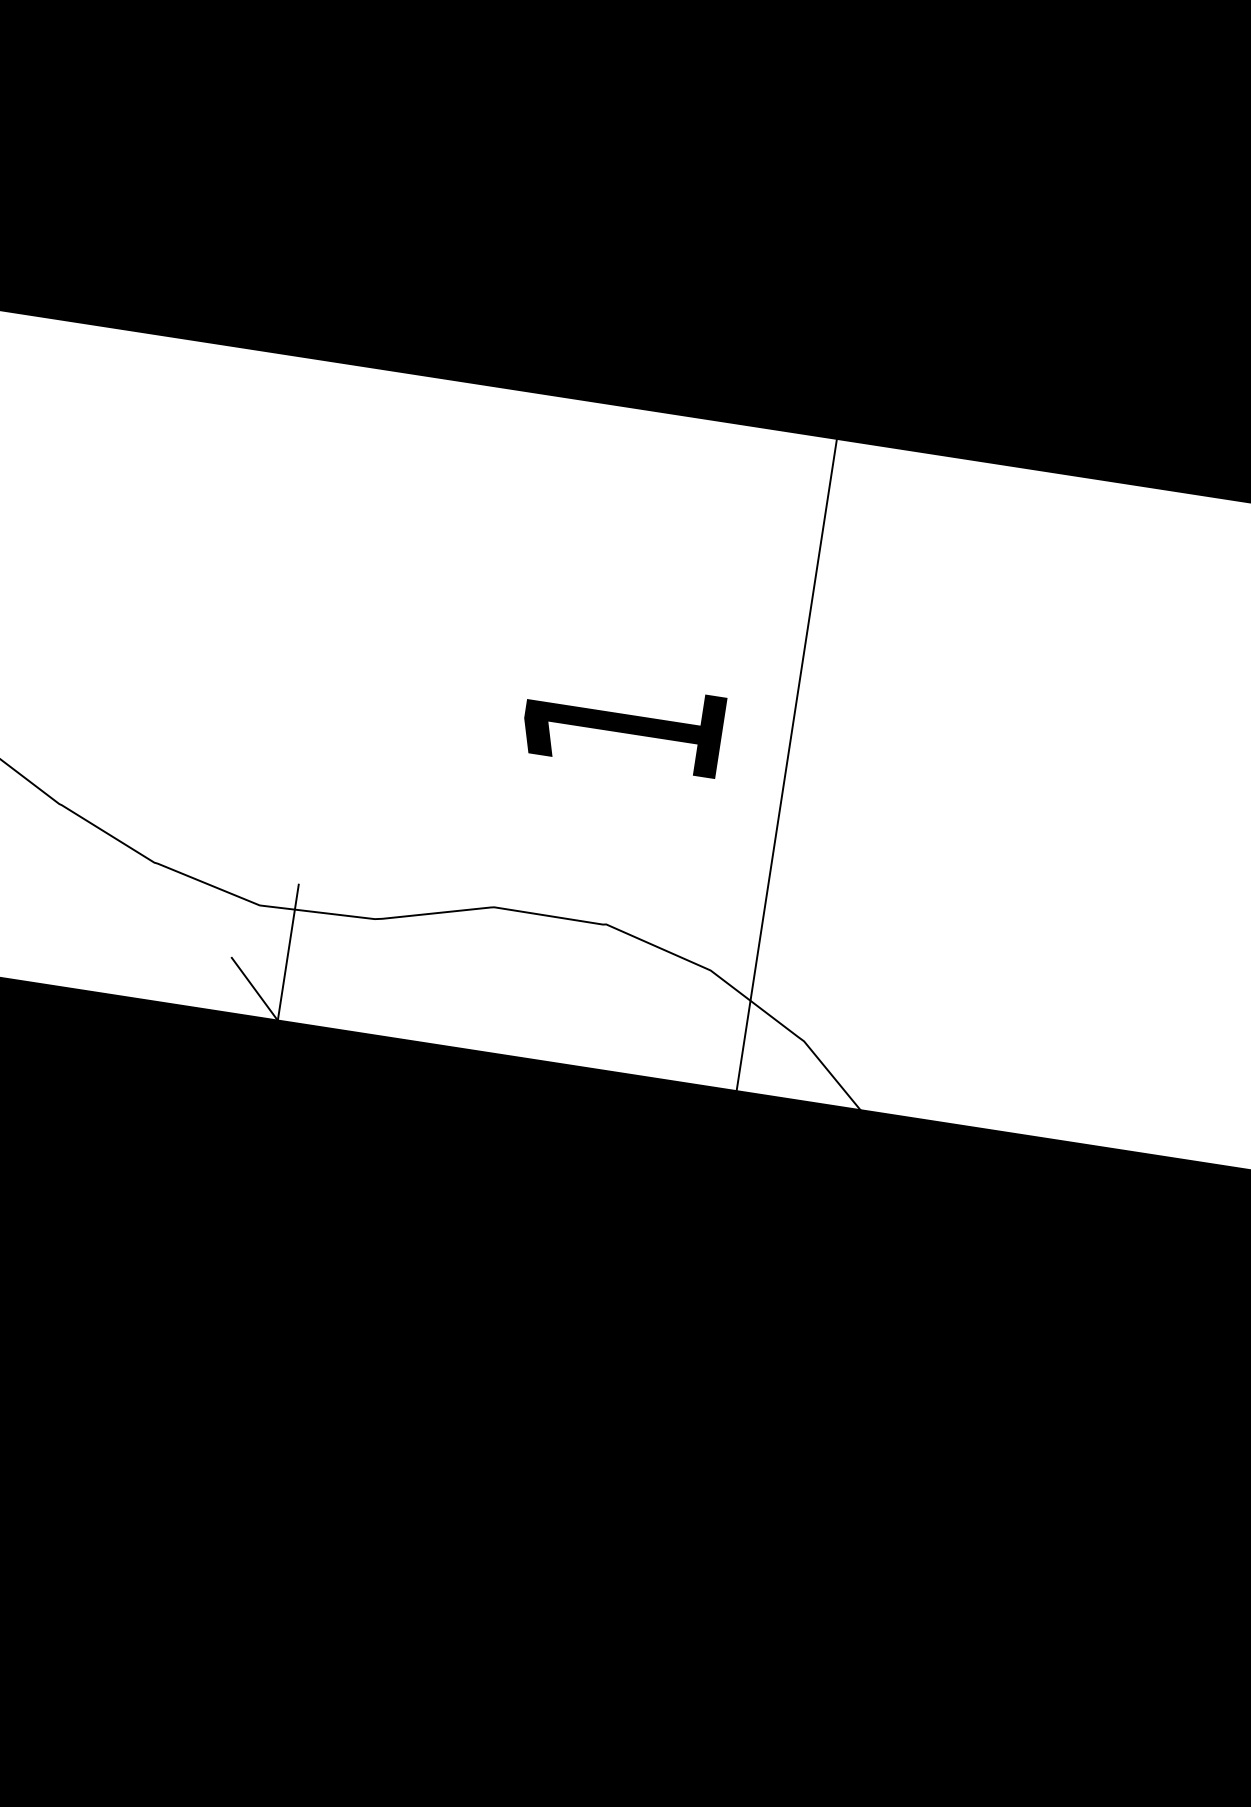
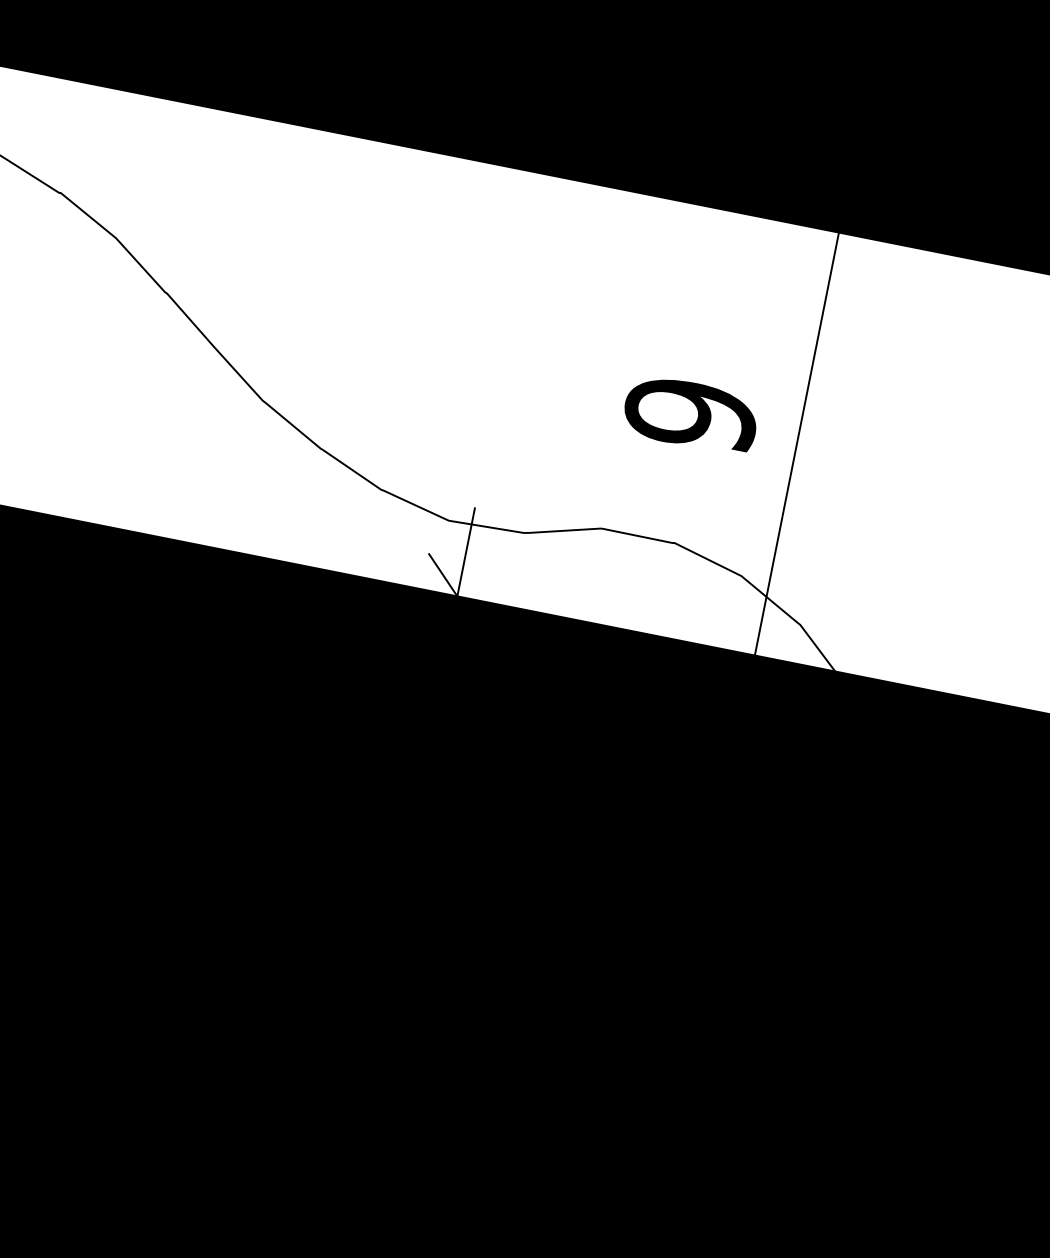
text: (623, 728) -> (691, 415), 1 -> 9

